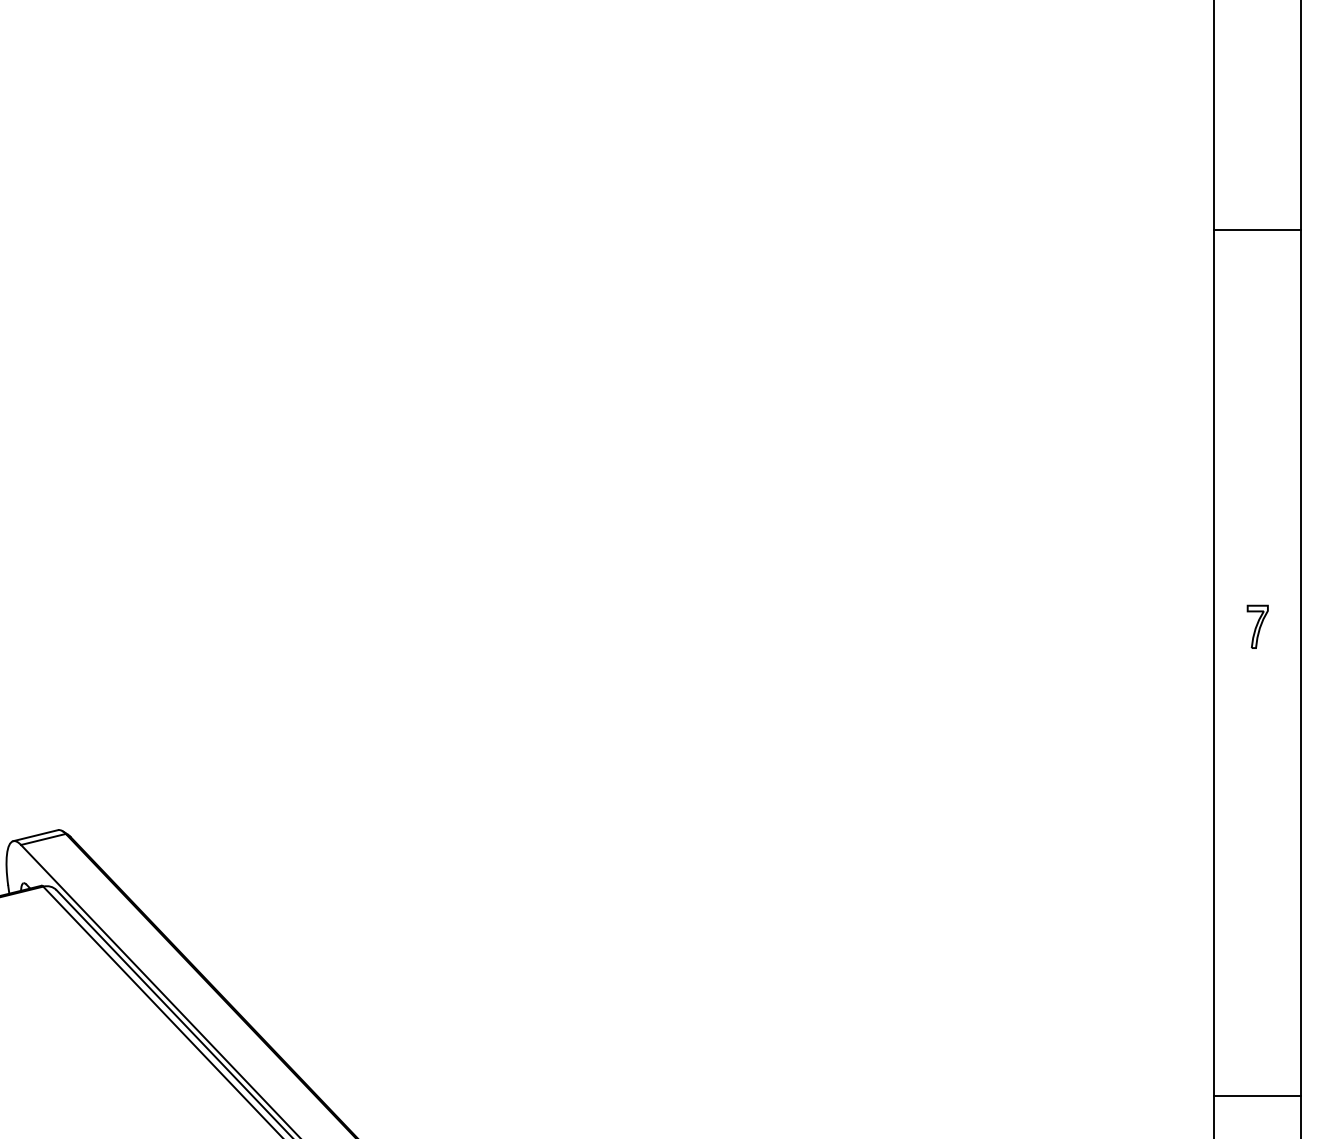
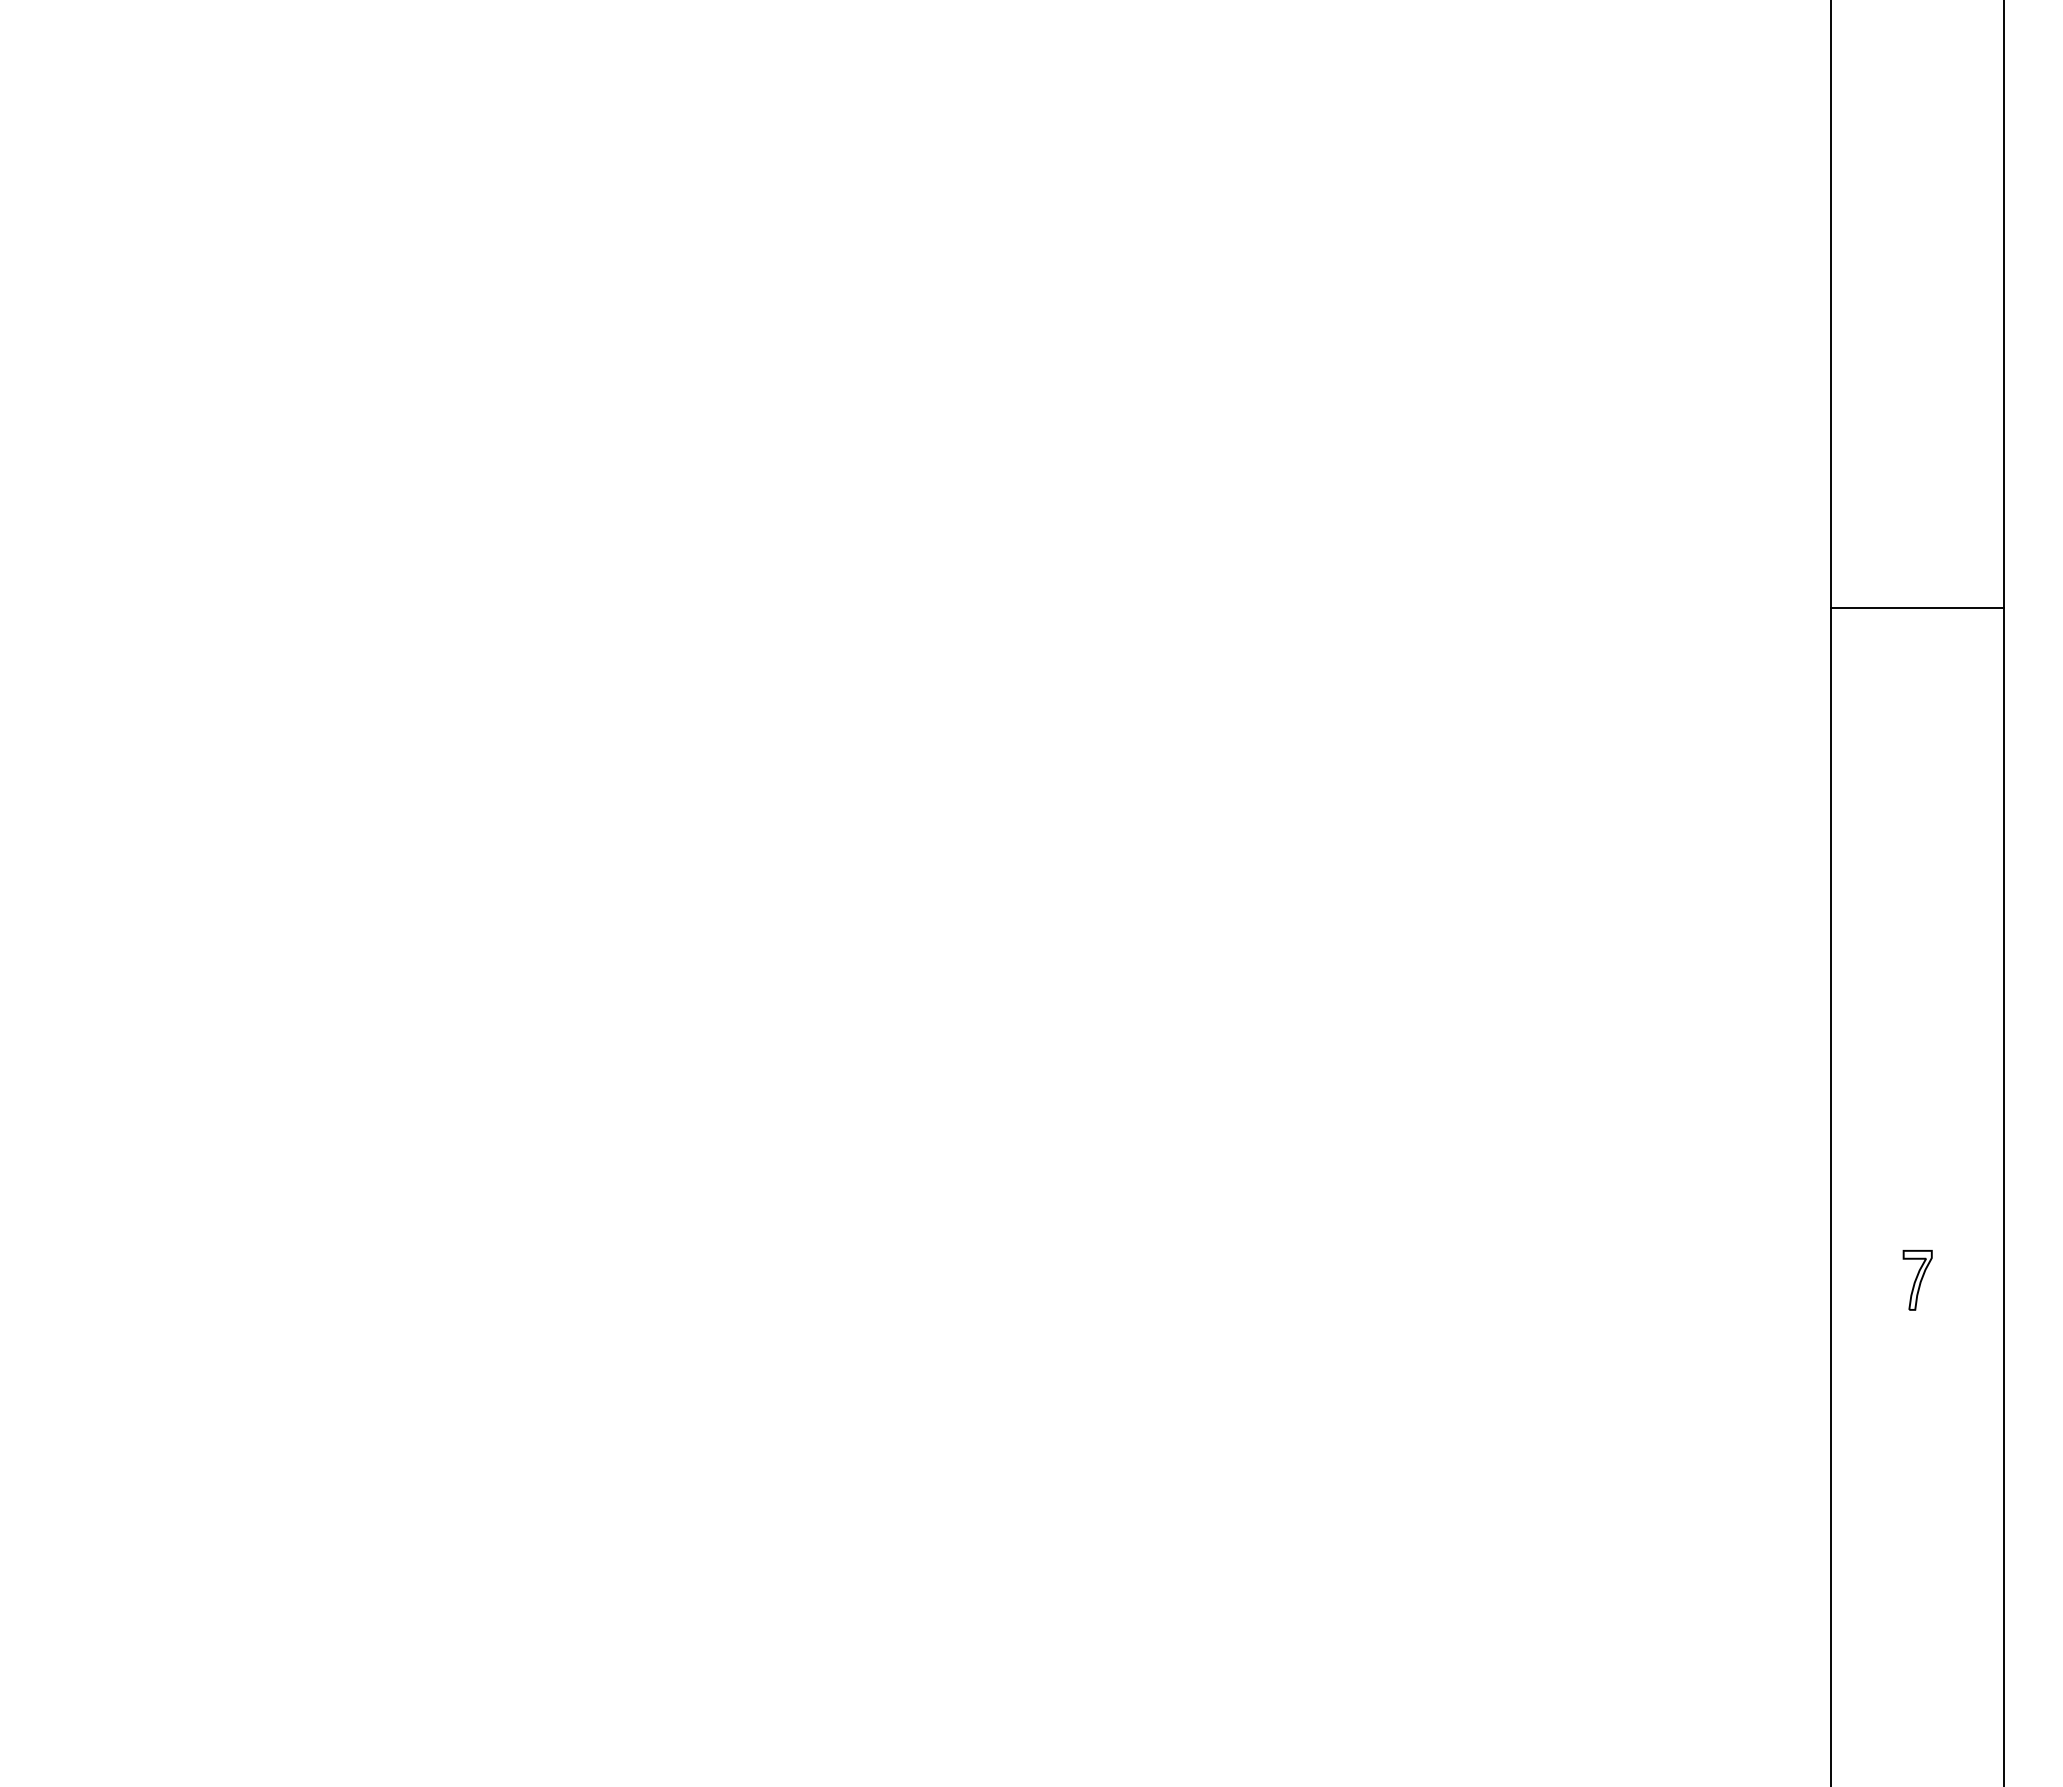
line: (1257, 229) -> (1917, 606), moved
part: (1257, 626) -> (1917, 1279), size x0.7

